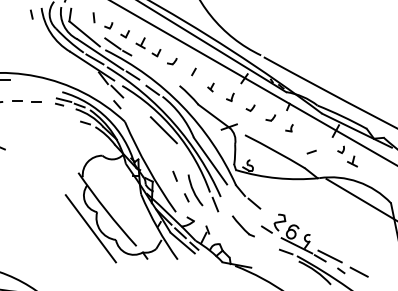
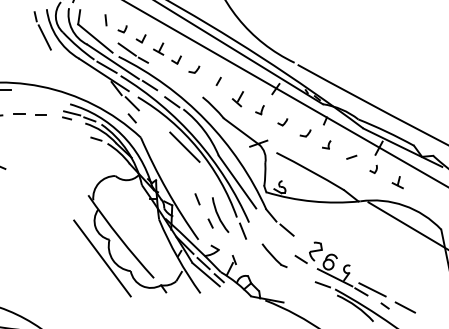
line: (39, 32) -> (44, 36), added
part: (210, 87) -> (237, 99), size x1.67
part: (340, 149) -> (372, 169), moved
line: (311, 151) -> (351, 156), moved

